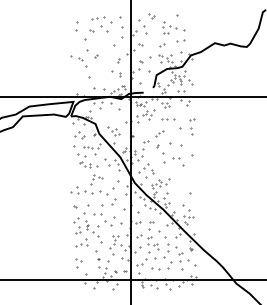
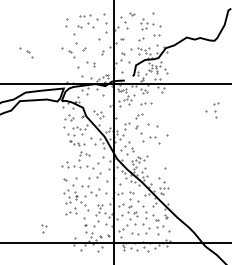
part: (30, 60) -> (26, 52), added
part: (115, 74) -> (90, 64), moved
part: (188, 127) -> (212, 110), moved
part: (78, 263) -> (44, 228), moved

